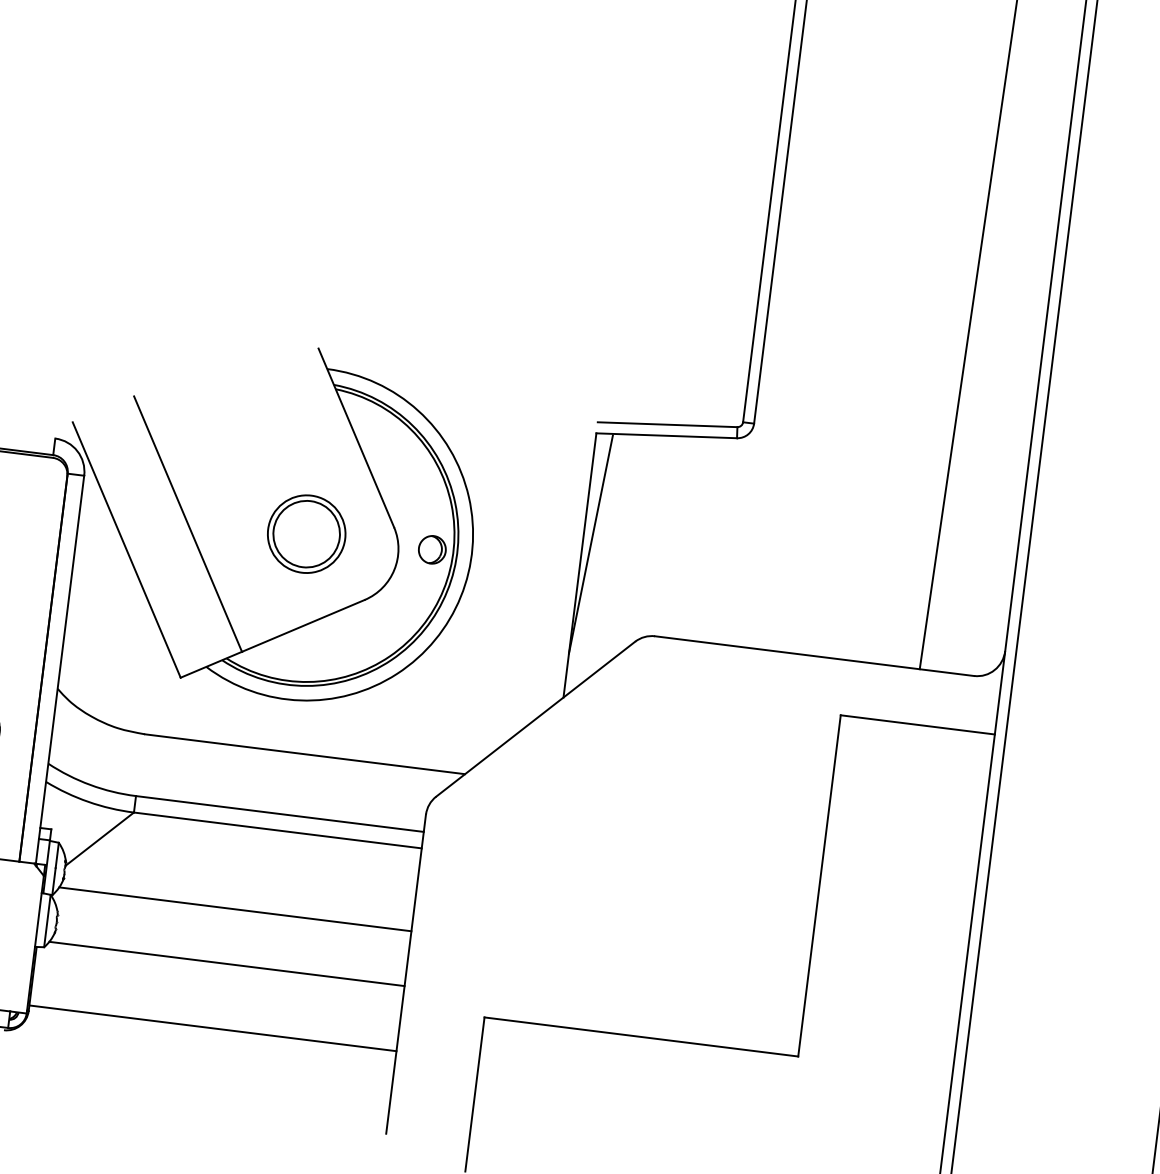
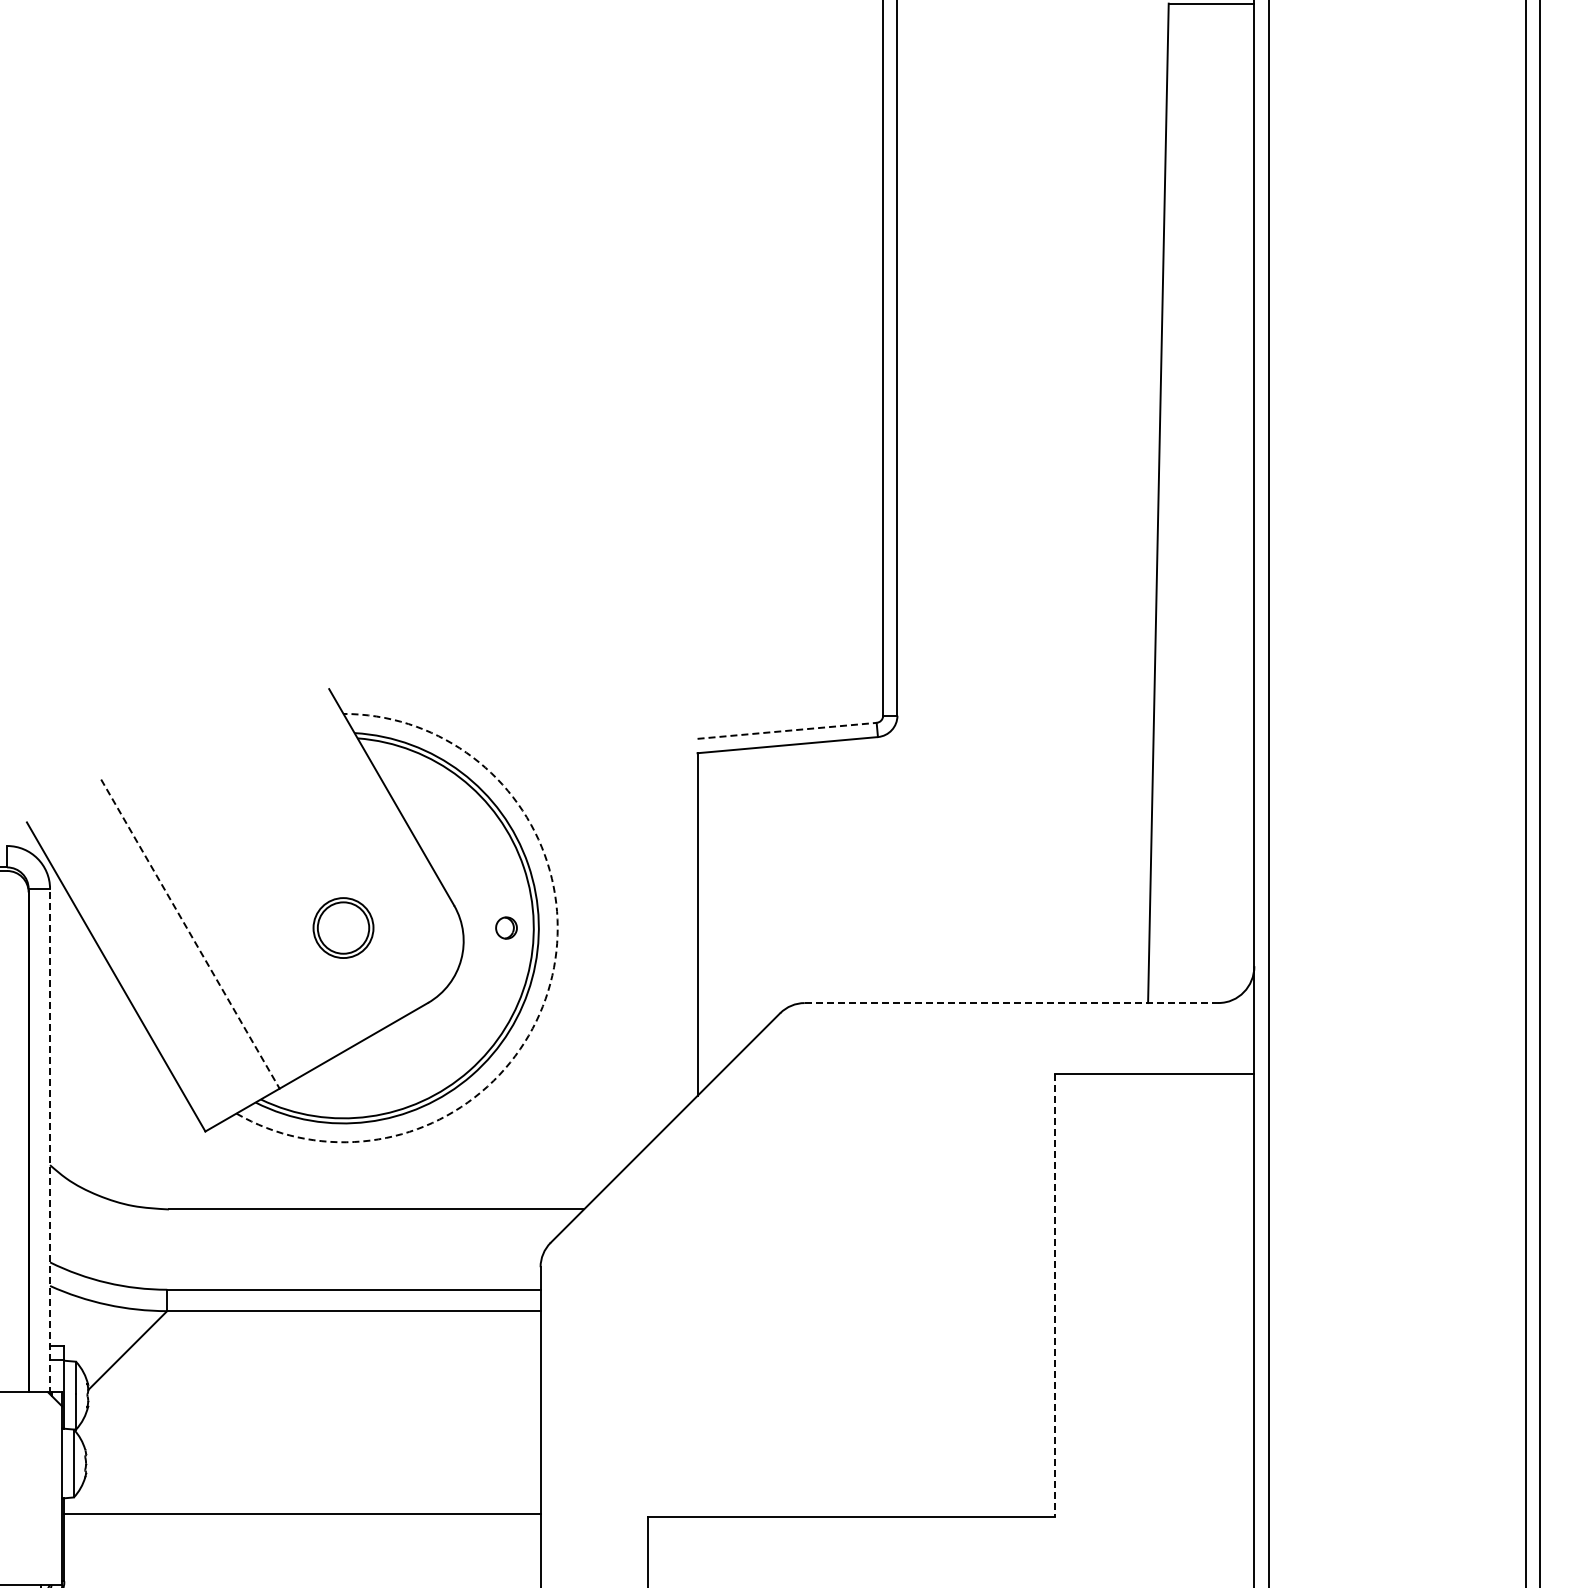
line: (667, 424) -> (787, 730), solid -> dashed
line: (188, 524) -> (190, 934), solid -> dashed
part: (306, 533) -> (343, 927), size x0.6
line: (590, 544) -> (707, 895), removed
part: (432, 549) -> (506, 927), size x0.6
arc: (460, 596) -> (550, 983), solid -> dashed
line: (814, 656) -> (1011, 1003), solid -> dashed
line: (60, 670) -> (50, 1141), solid -> dashed
line: (819, 886) -> (1054, 1296), solid -> dashed
line: (234, 909) -> (311, 1418), removed
line: (226, 963) -> (309, 1489), removed
line: (212, 1028) -> (302, 1514), moved

